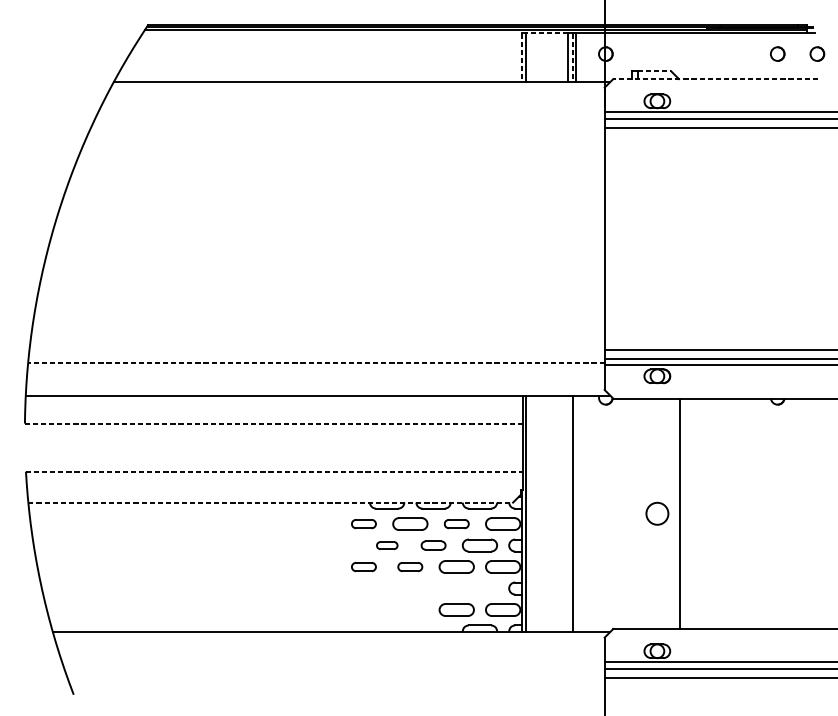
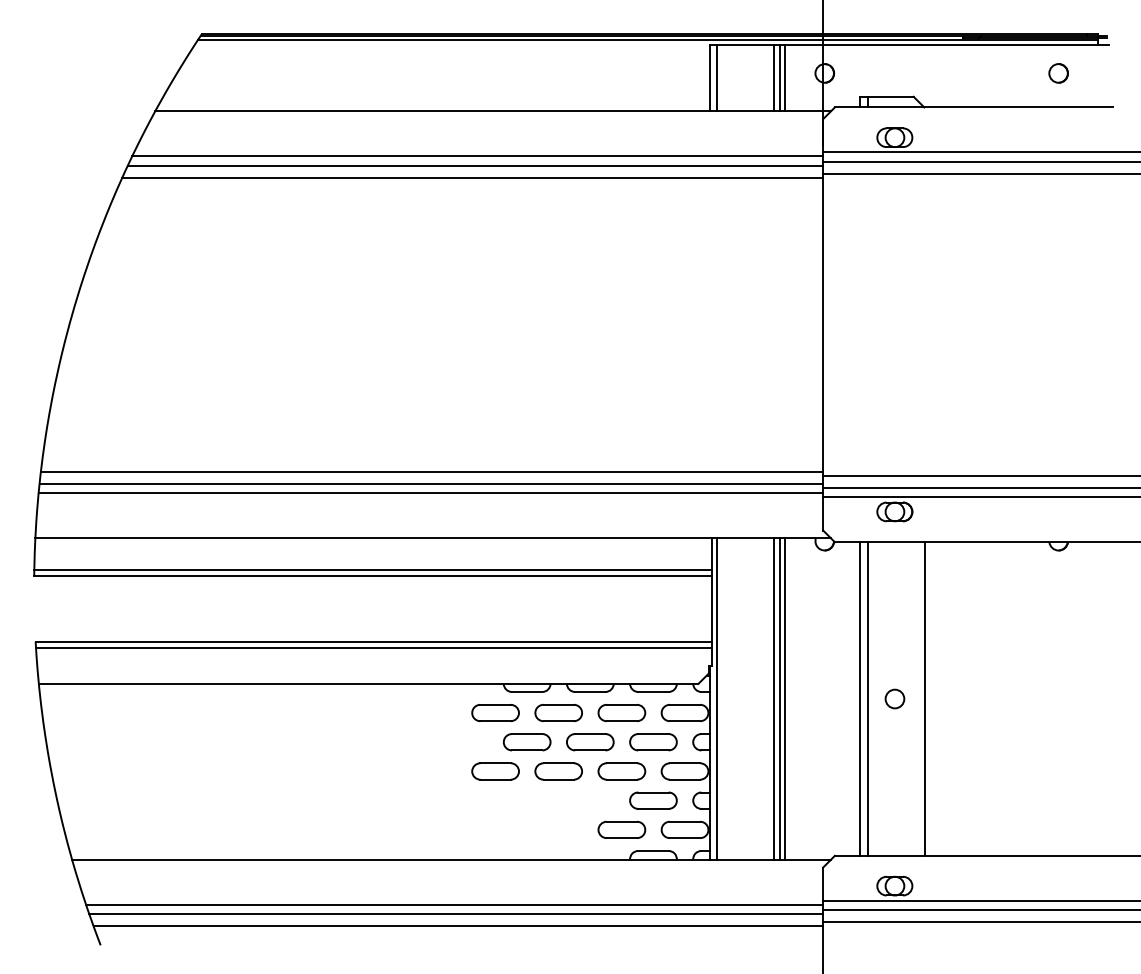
line: (547, 33) -> (745, 45), dashed -> solid
circle: (817, 54) -> (1112, 73), removed
line: (521, 57) -> (710, 78), dashed -> solid
line: (573, 57) -> (780, 78), dashed -> solid
line: (654, 71) -> (890, 96), dashed -> solid
line: (715, 79) -> (973, 107), dashed -> solid
line: (350, 115) -> (477, 156), added
line: (349, 121) -> (475, 165), added
line: (346, 130) -> (472, 177), added
line: (316, 346) -> (431, 471), added
line: (316, 355) -> (431, 483), added
line: (316, 362) -> (430, 493), dashed -> solid
line: (274, 418) -> (373, 569), added
line: (274, 423) -> (373, 576), dashed -> solid
line: (274, 471) -> (374, 641), dashed -> solid
line: (274, 476) -> (374, 648), added
line: (270, 502) -> (368, 683), dashed -> solid
line: (568, 513) -> (773, 698), added
line: (576, 513) -> (784, 698), added
line: (631, 513) -> (859, 698), added
line: (637, 513) -> (868, 698), added
circle: (657, 513) -> (894, 698), size x0.62
part: (363, 523) -> (495, 712), size x1.43
part: (456, 523) -> (621, 712), size x1.43
part: (387, 545) -> (527, 742), size x1.67
part: (433, 545) -> (590, 742), size x1.43
part: (363, 567) -> (495, 771), size x1.43
part: (410, 567) -> (558, 771), size x1.43
part: (479, 588) -> (653, 800), added
line: (333, 664) -> (454, 904), added
line: (335, 672) -> (456, 914), added
line: (336, 680) -> (458, 926), added

